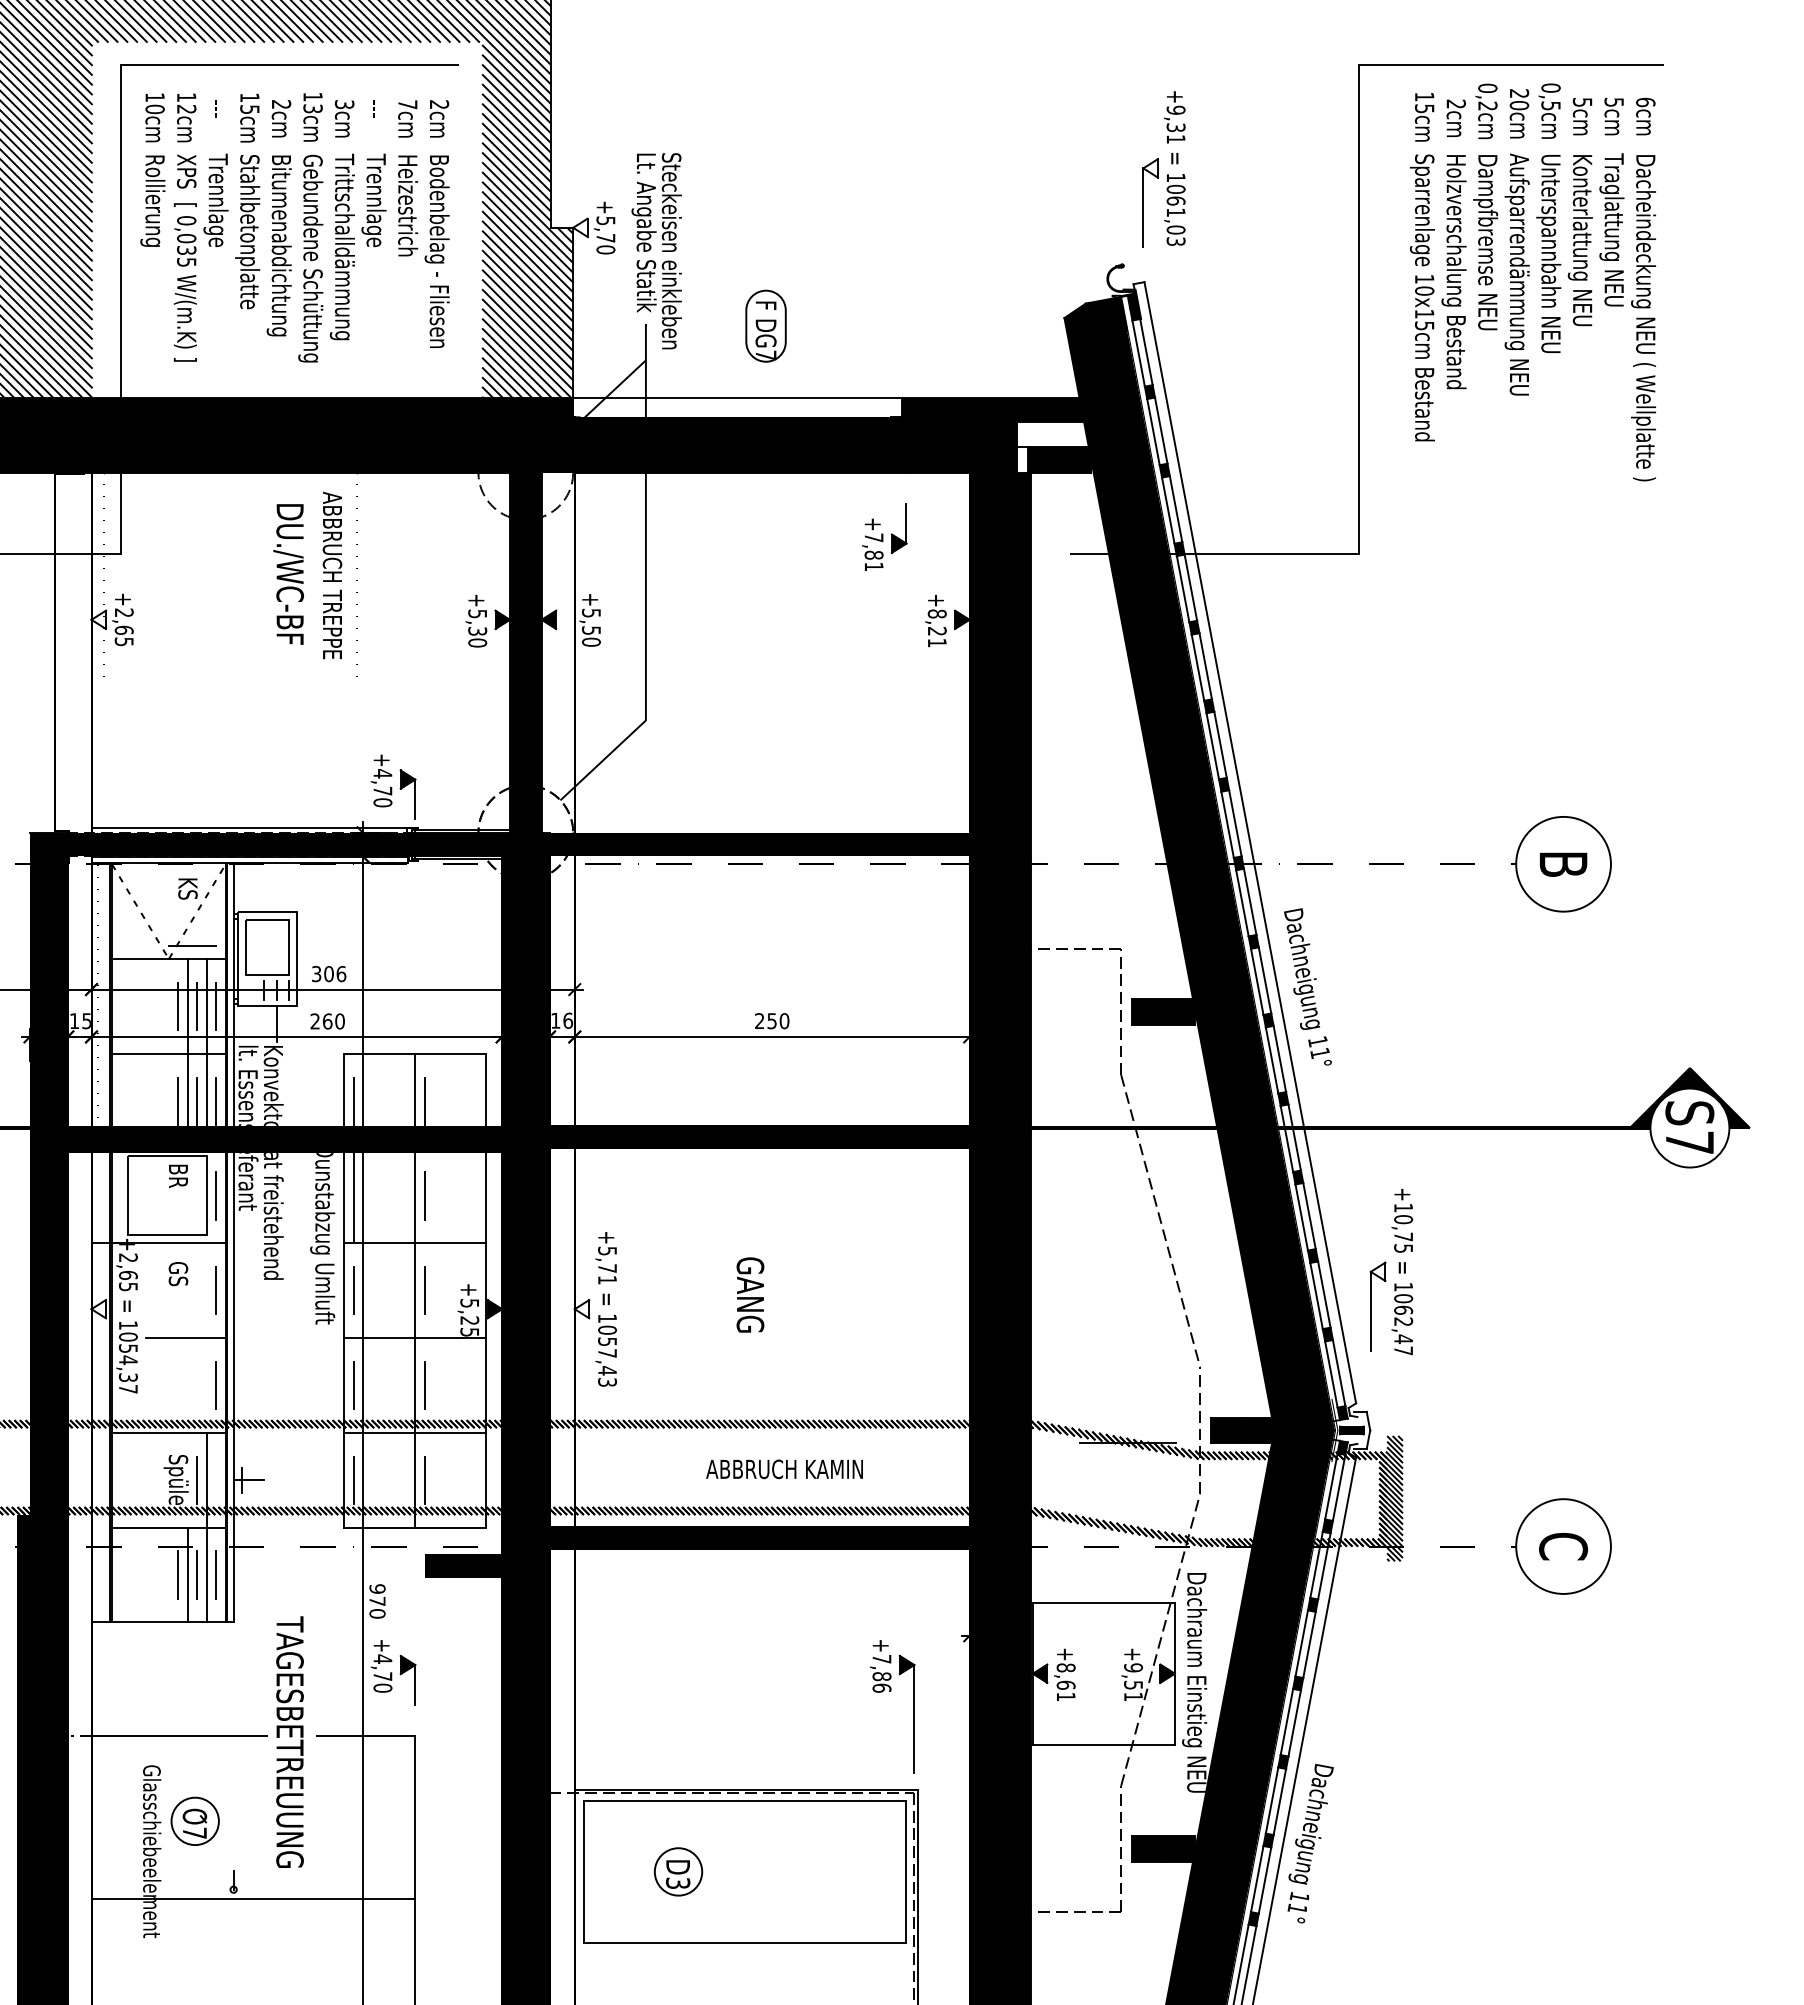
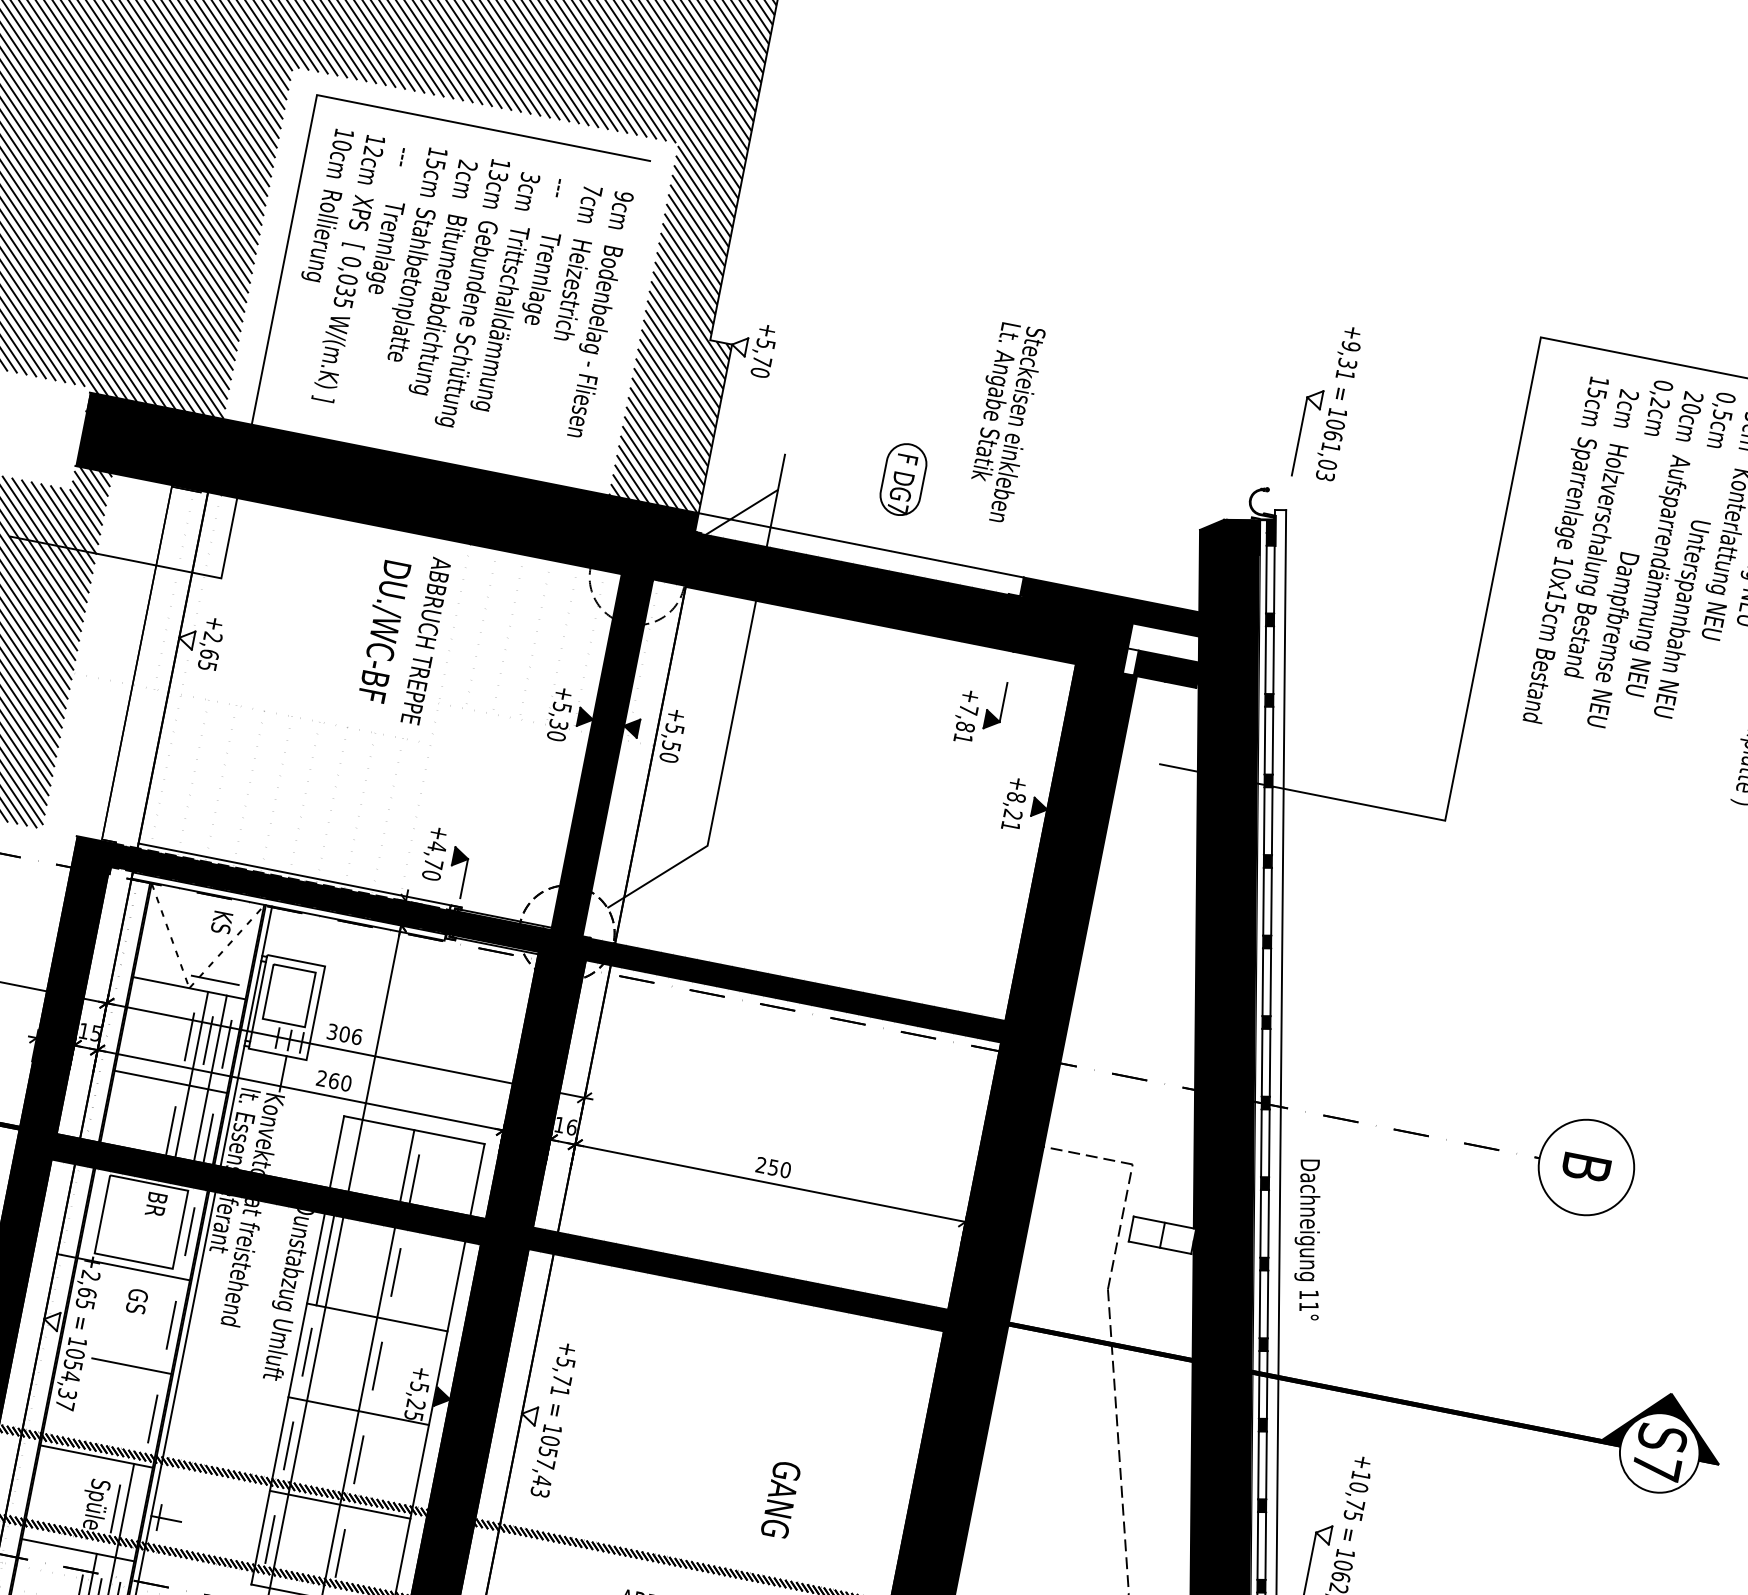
text: (439, 104) -> (624, 196), 2cm -> 9cm
text: (1485, 242) -> (1610, 639), moved
text: (656, 251) -> (1002, 422), moved
text: (1548, 253) -> (1679, 618), moved
fill: (1163, 1011) -> (1162, 1234), removed
line: (197, 1100) -> (189, 1133), removed
line: (353, 1100) -> (344, 1164), removed
text: (750, 1294) -> (781, 1499), moved

